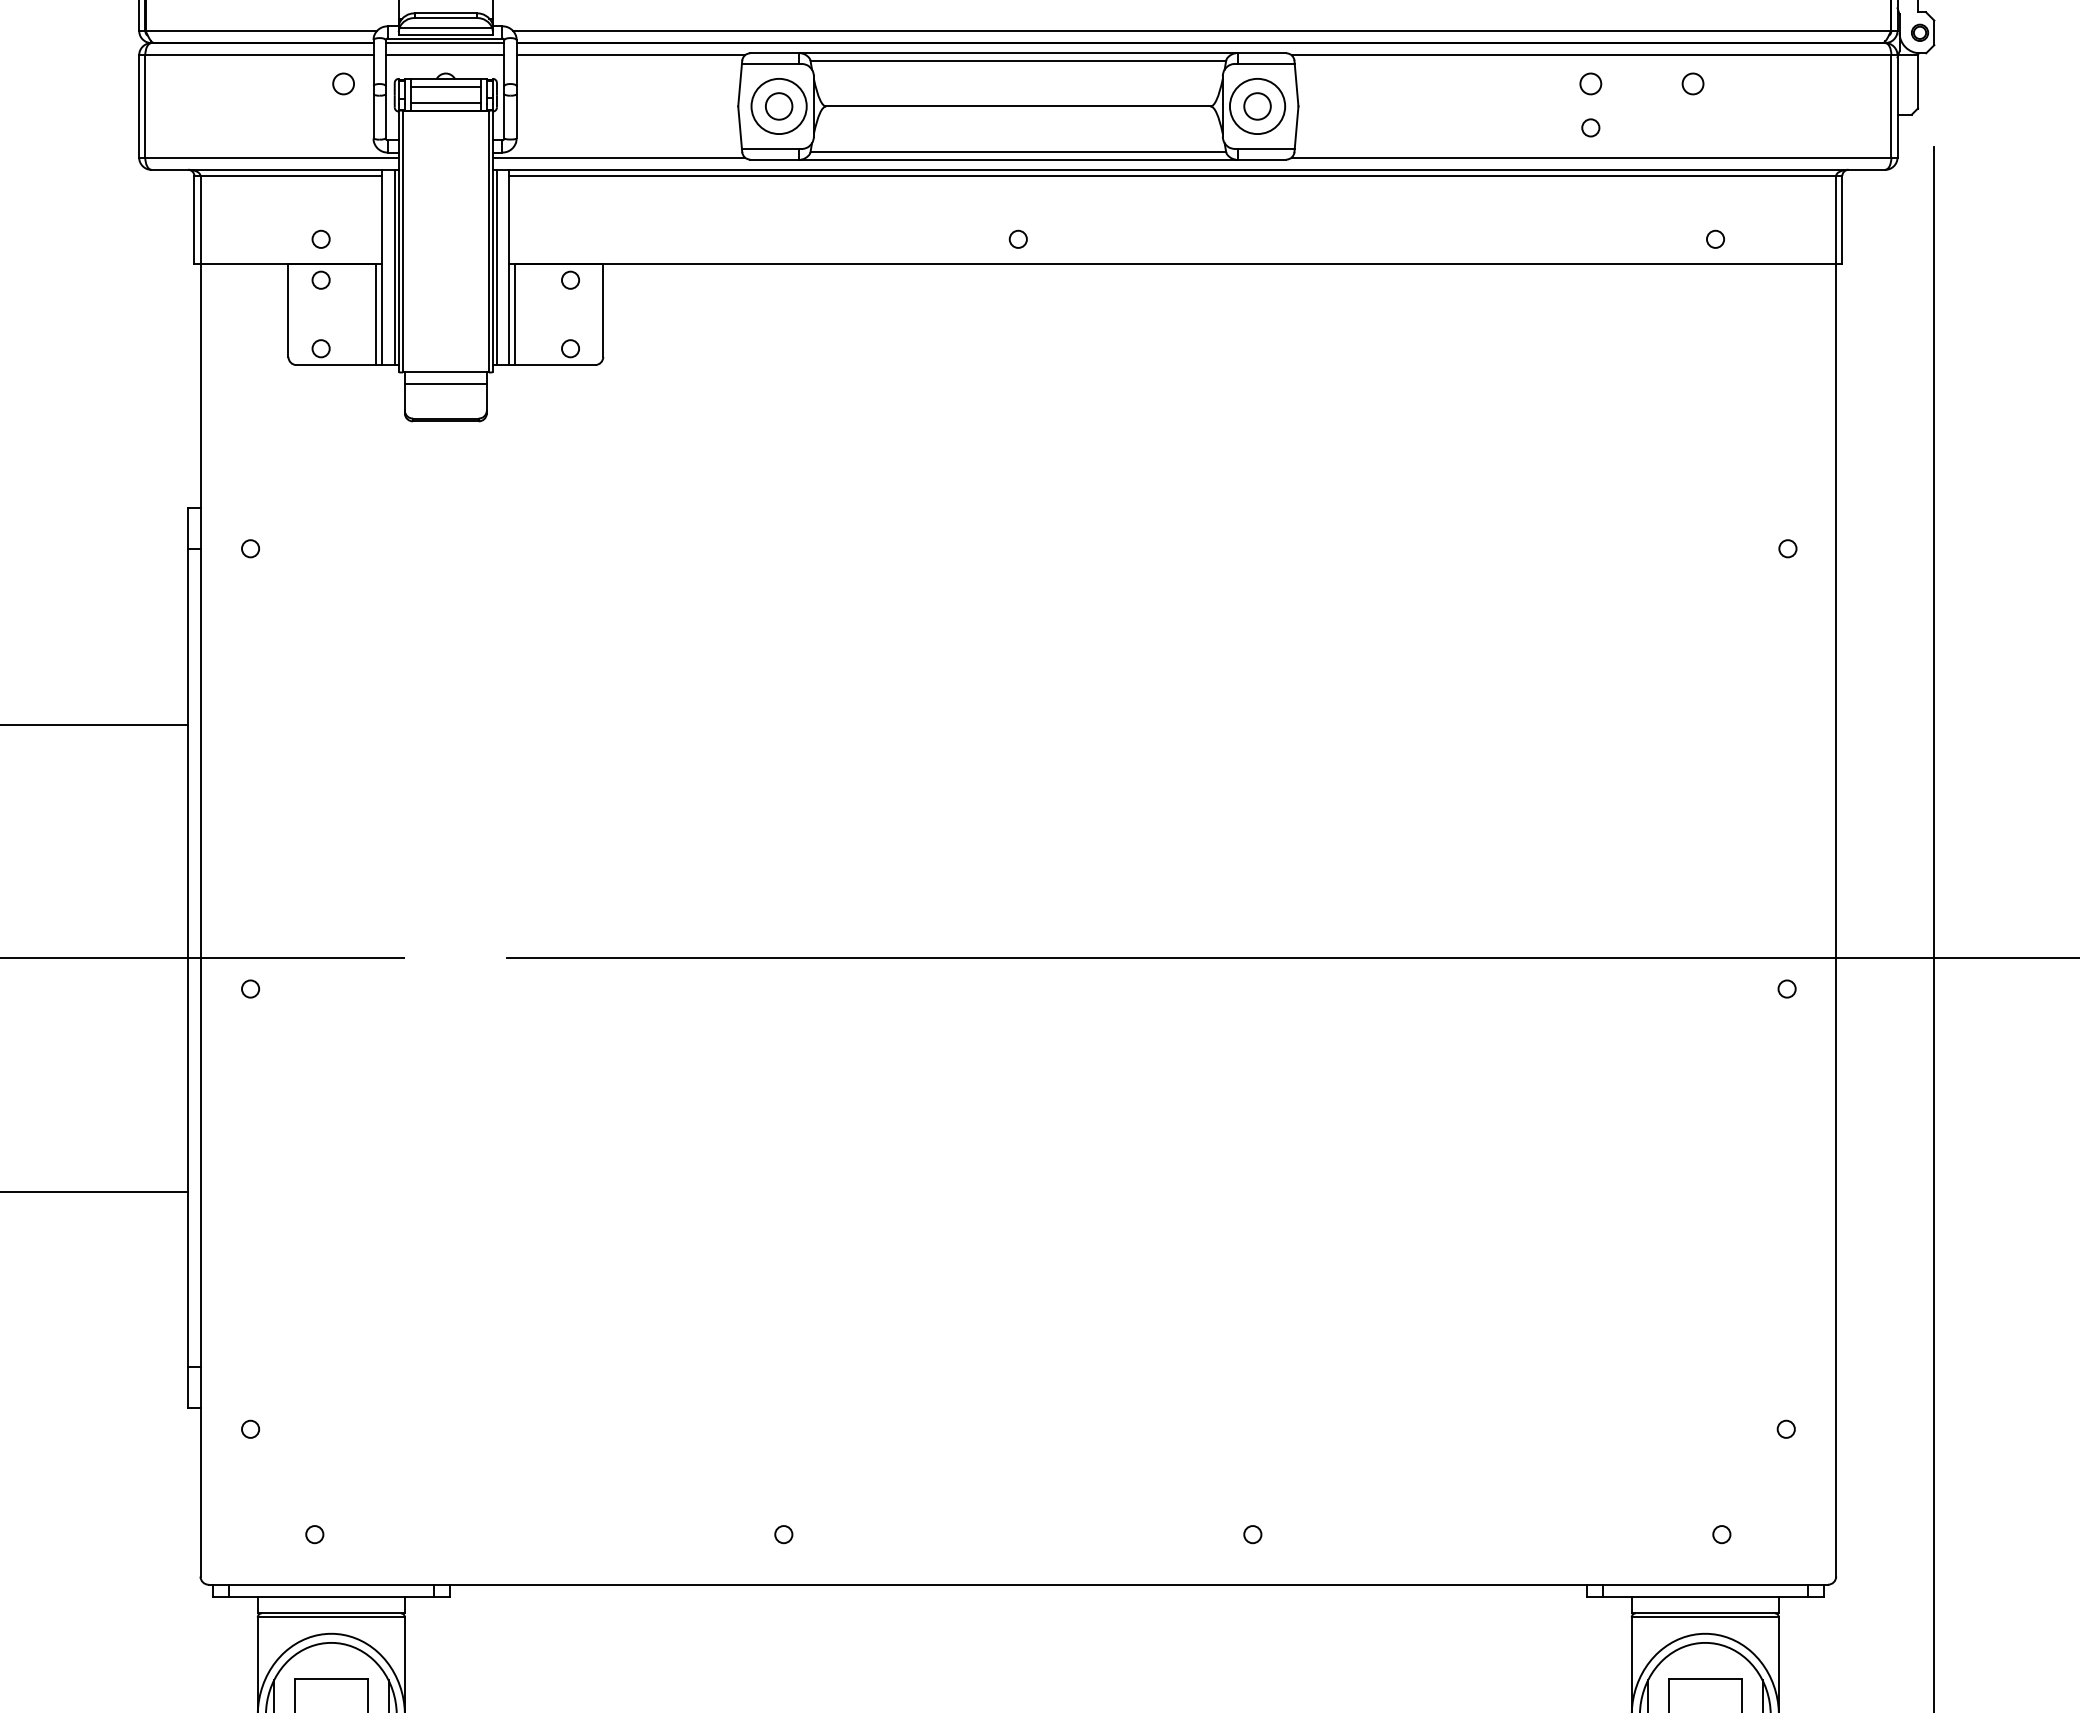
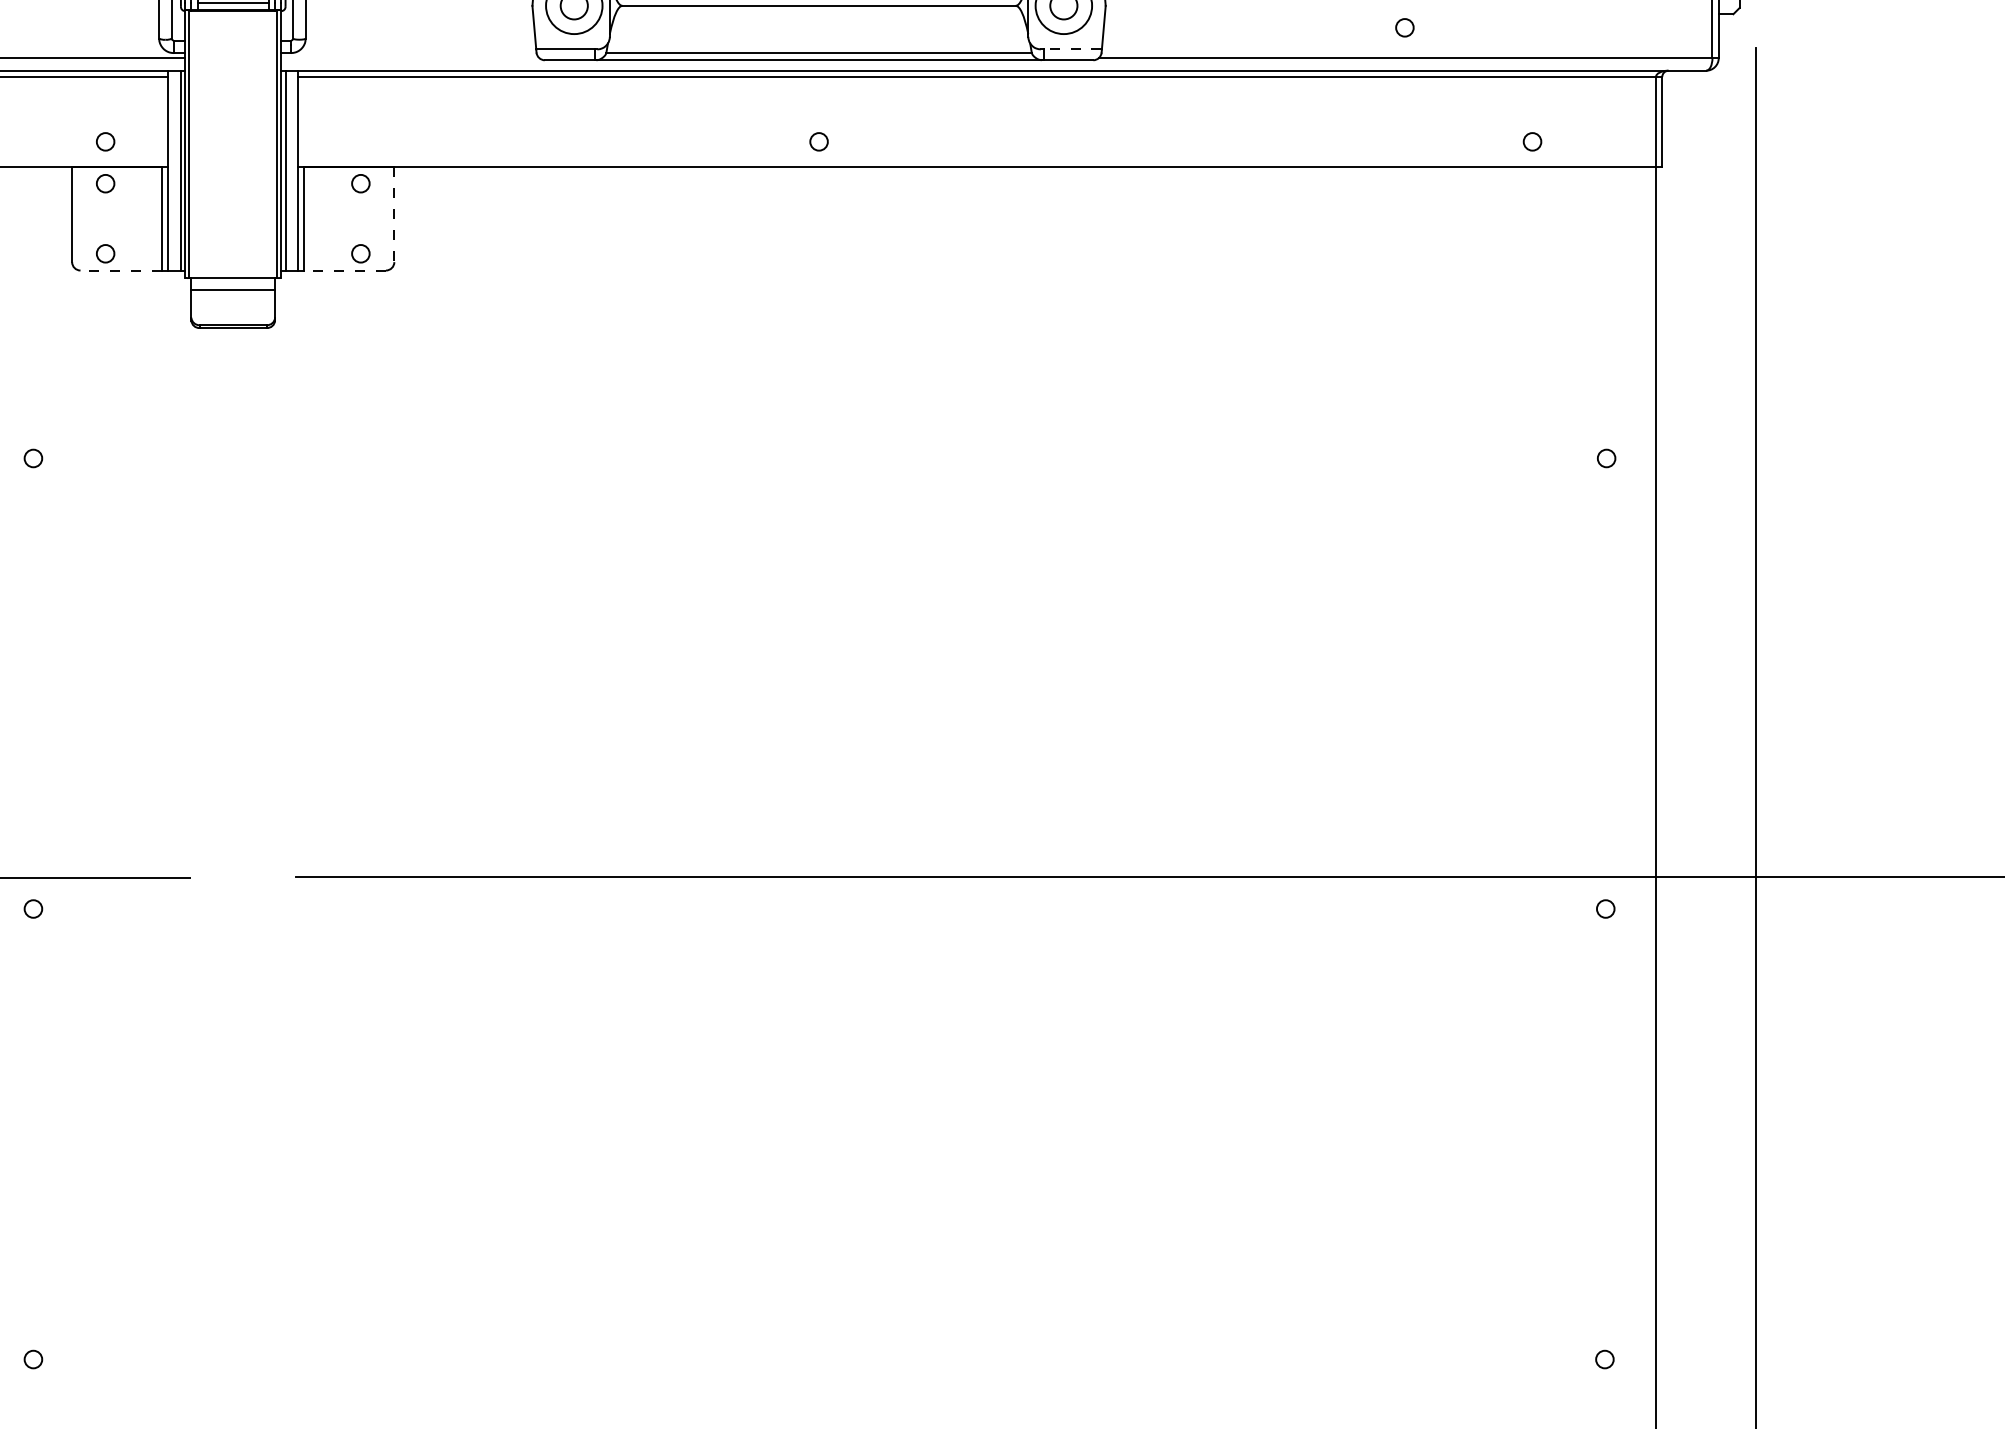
line: (1265, 148) -> (1071, 48), solid -> dashed
line: (618, 157) -> (409, 58), removed
line: (603, 310) -> (394, 214), solid -> dashed
line: (336, 365) -> (121, 270), solid -> dashed
line: (555, 365) -> (345, 270), solid -> dashed

